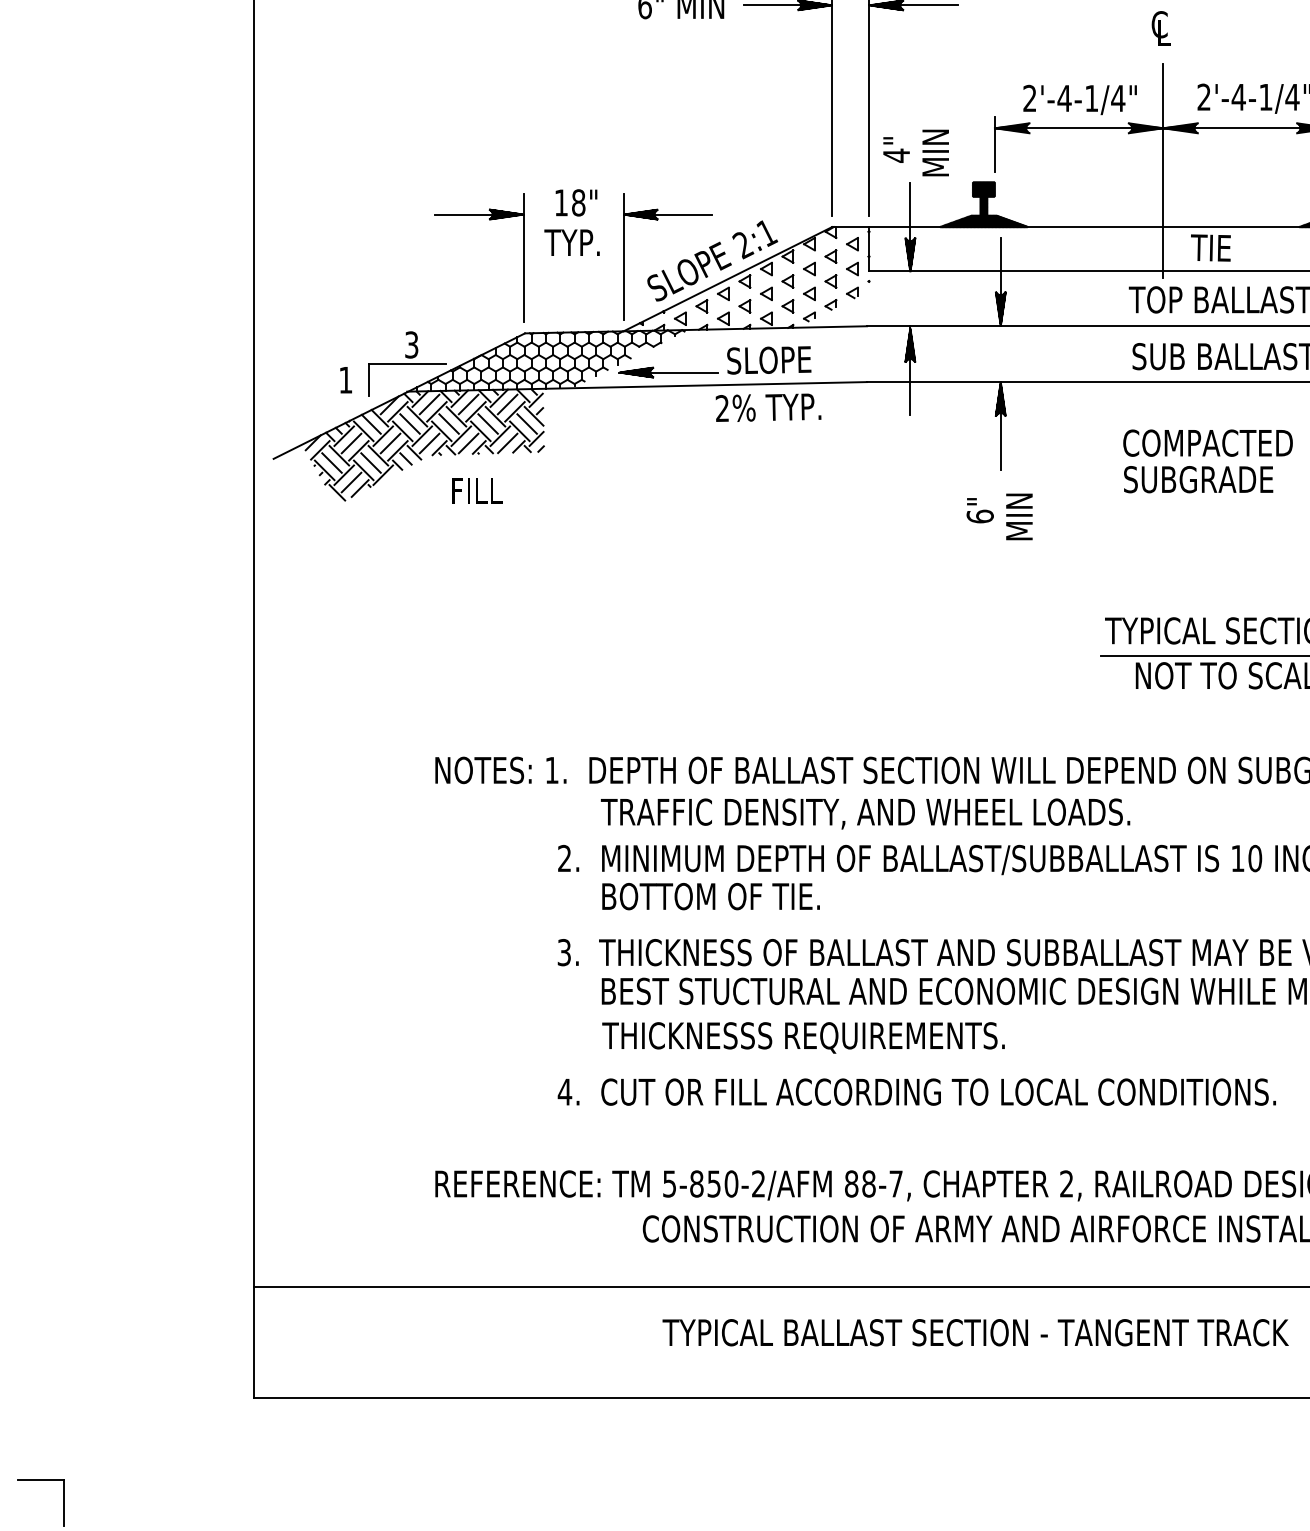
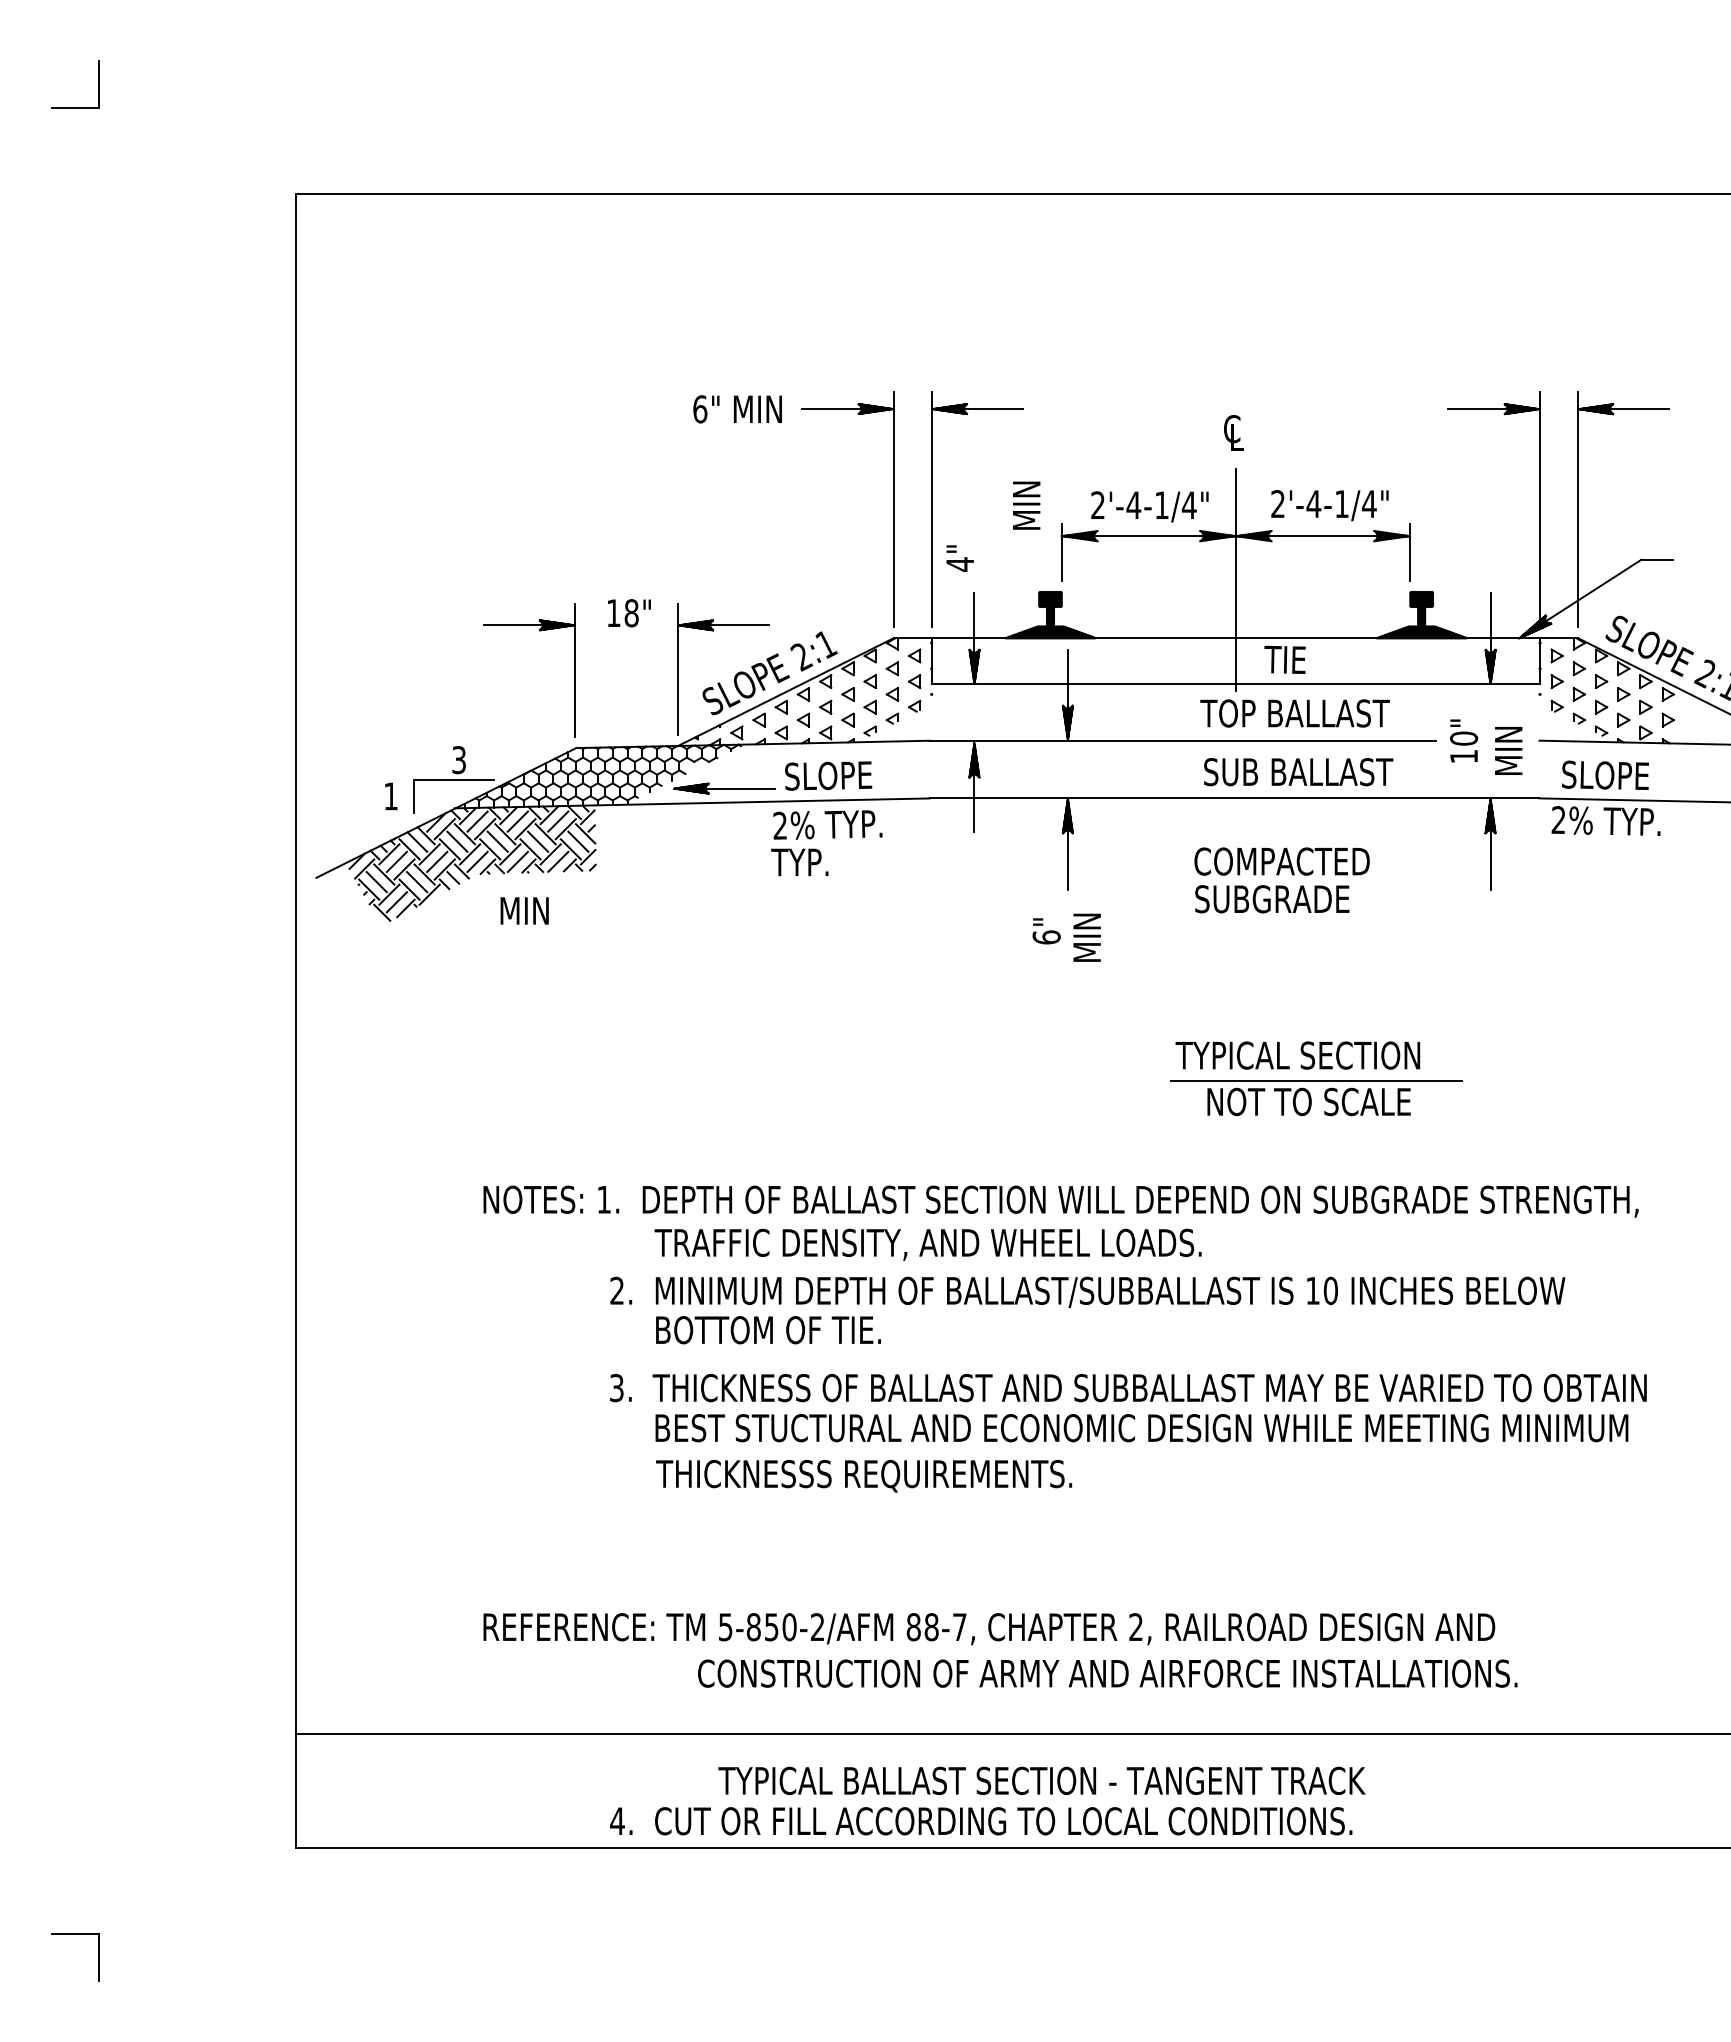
text: (935, 152) -> (1026, 505), moved
text: (571, 242) -> (799, 862), moved
text: (476, 490) -> (526, 910), FILL -> MIN
text: (917, 1092) -> (981, 1821), moved

